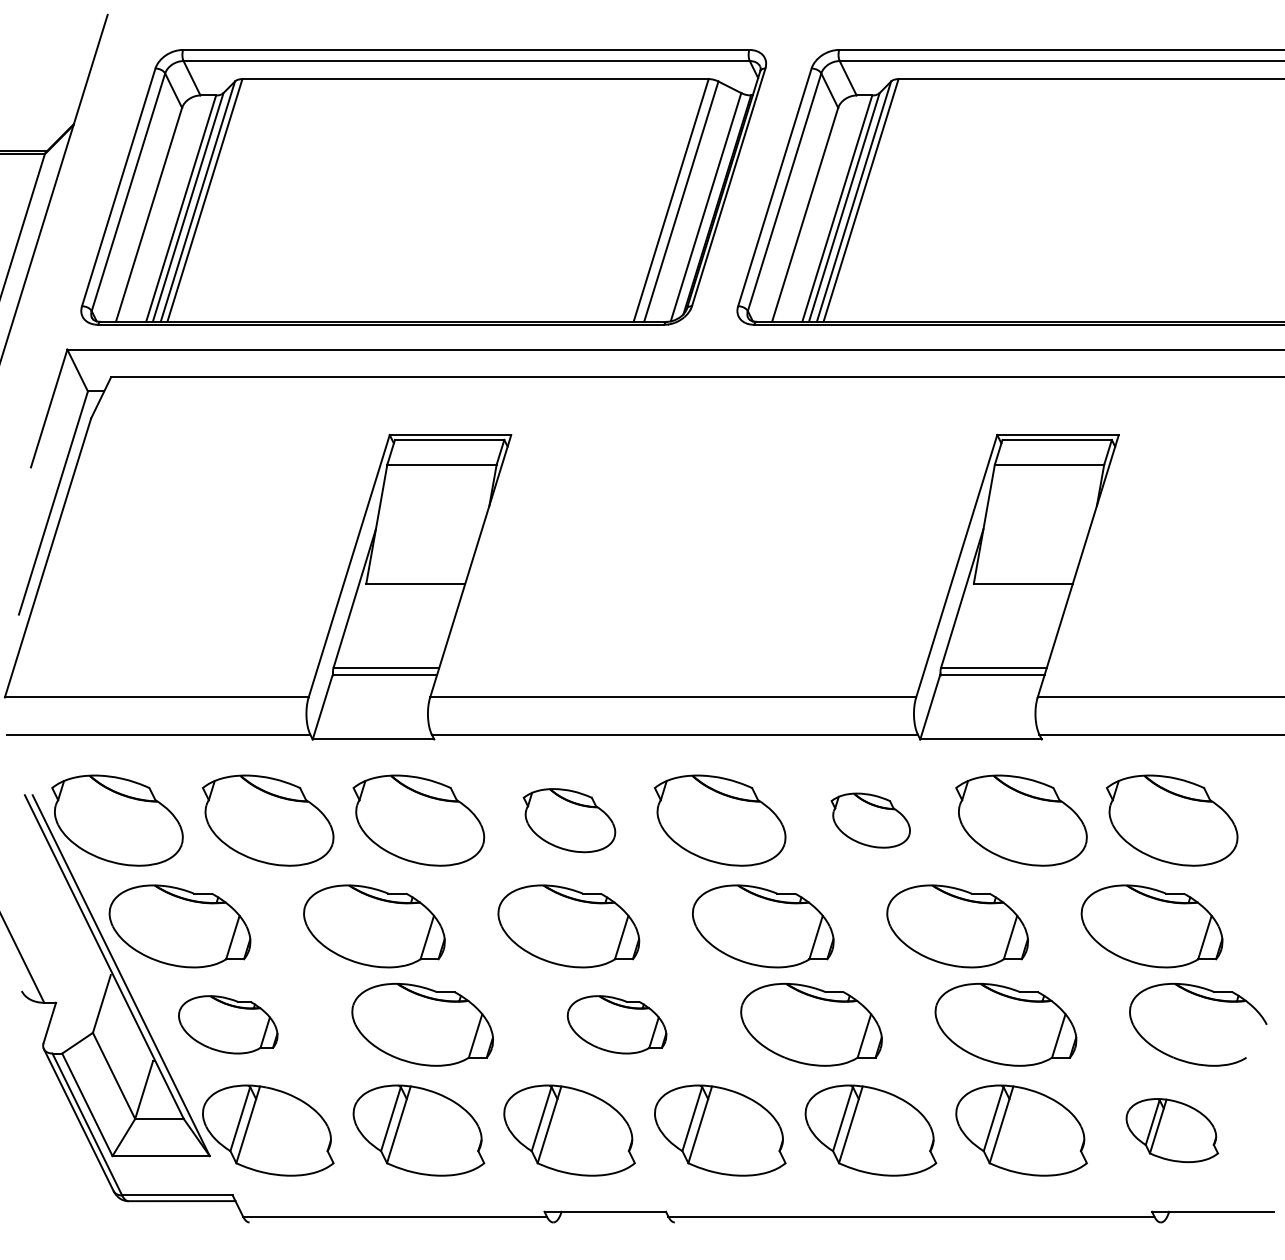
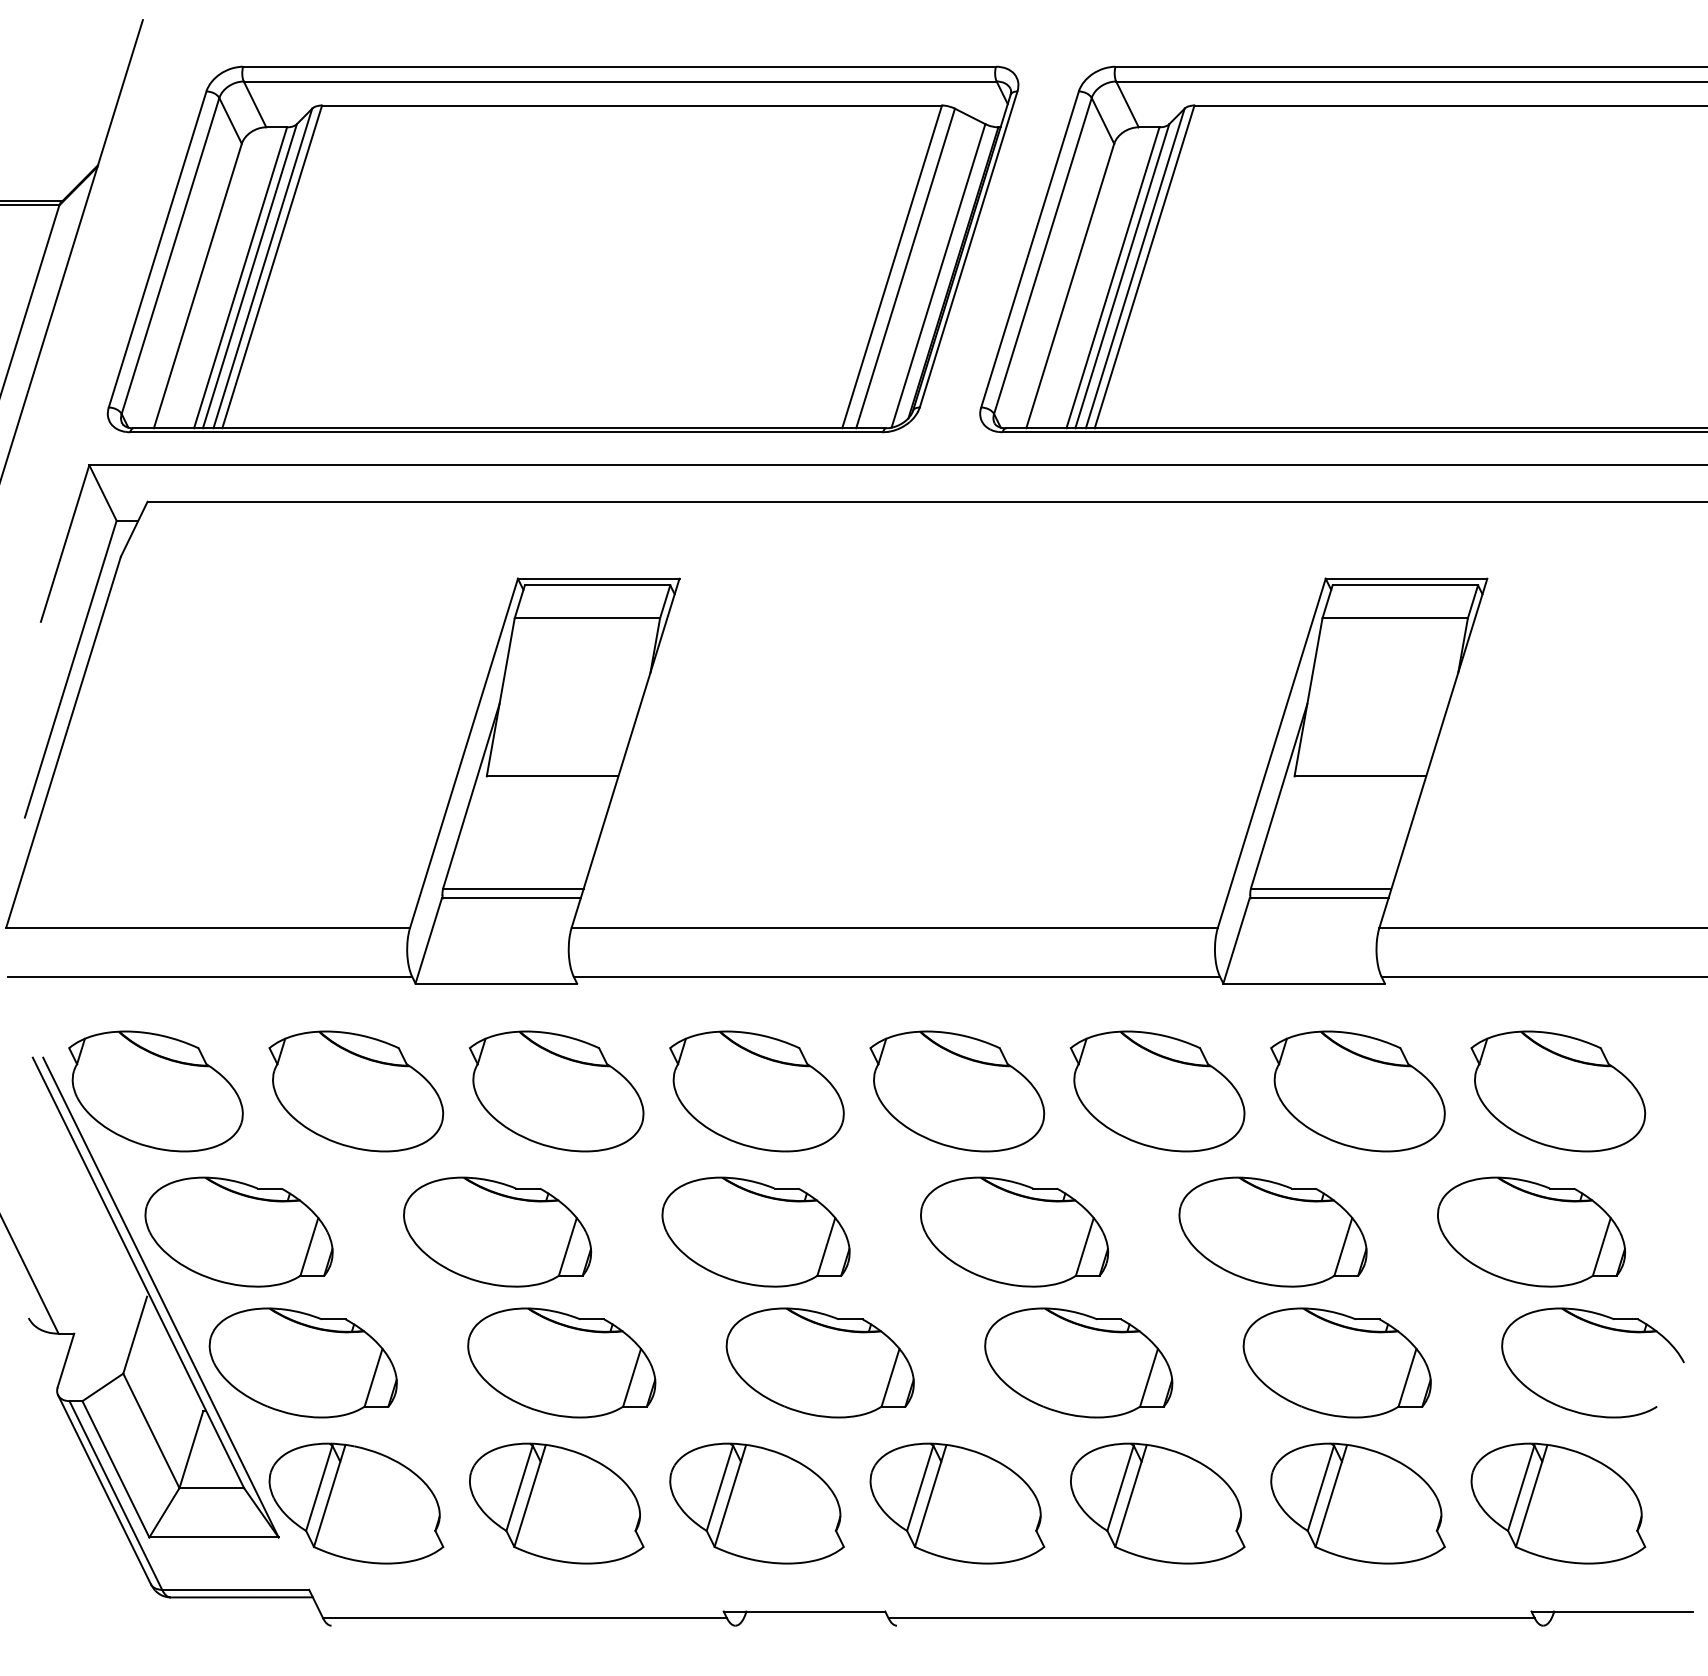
part: (569, 820) -> (756, 1091), size x1.43
part: (870, 820) -> (1157, 1091), size x1.67
part: (227, 1024) -> (302, 1362), size x1.43
part: (616, 1024) -> (819, 1362), size x1.43
part: (1172, 1130) -> (1558, 1503), size x1.43

